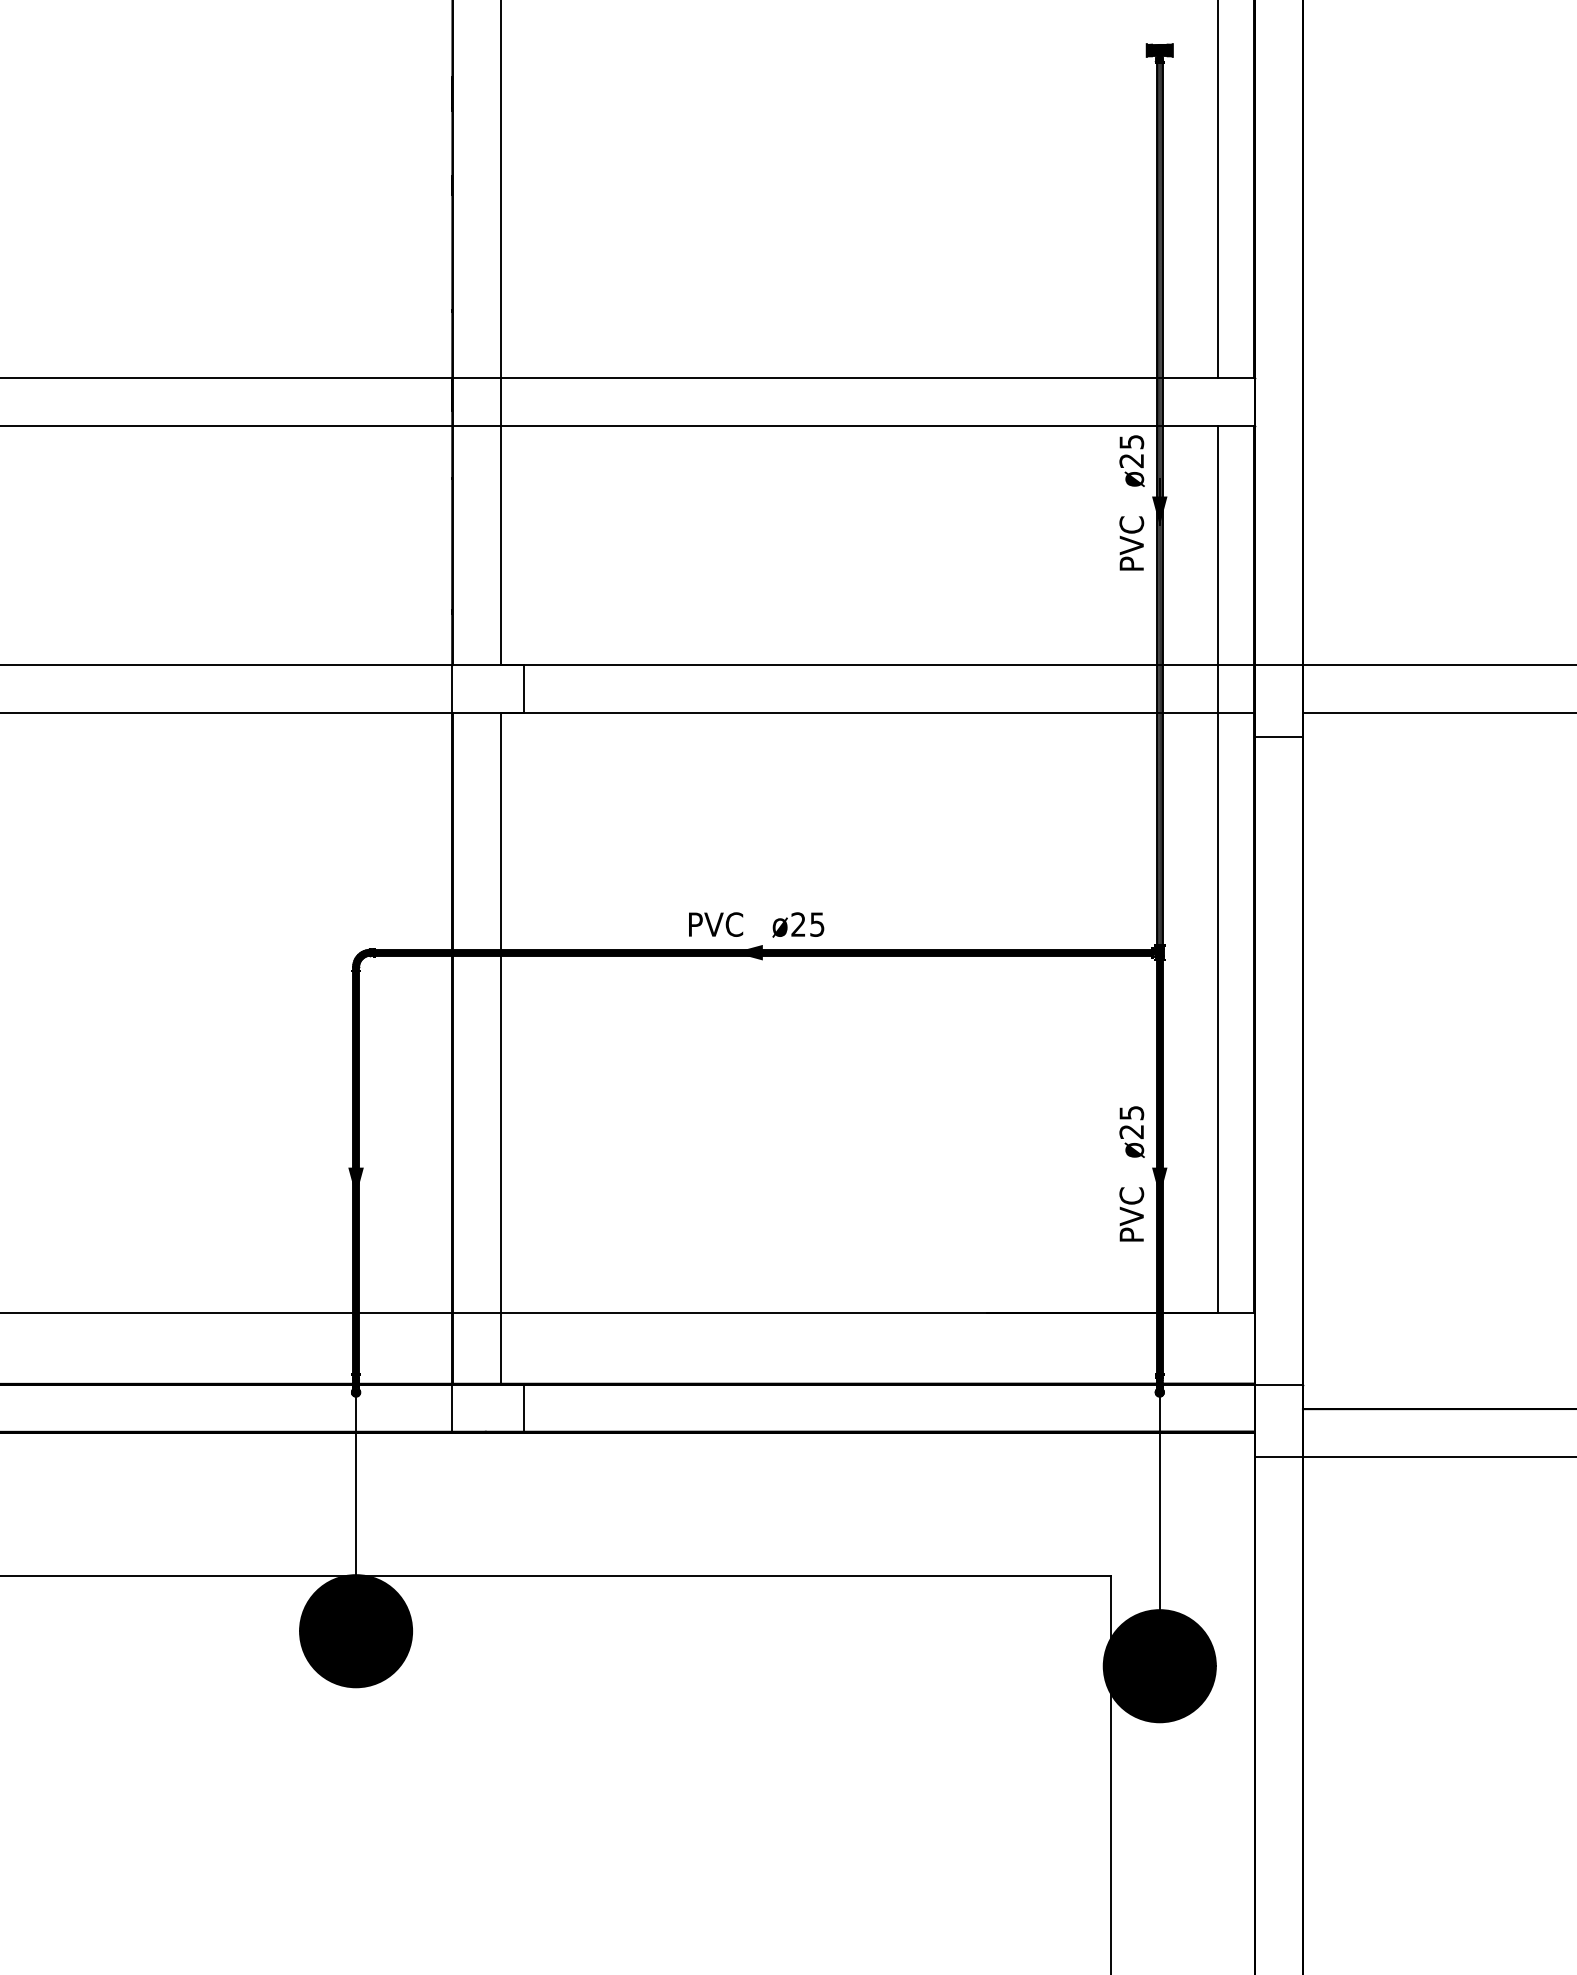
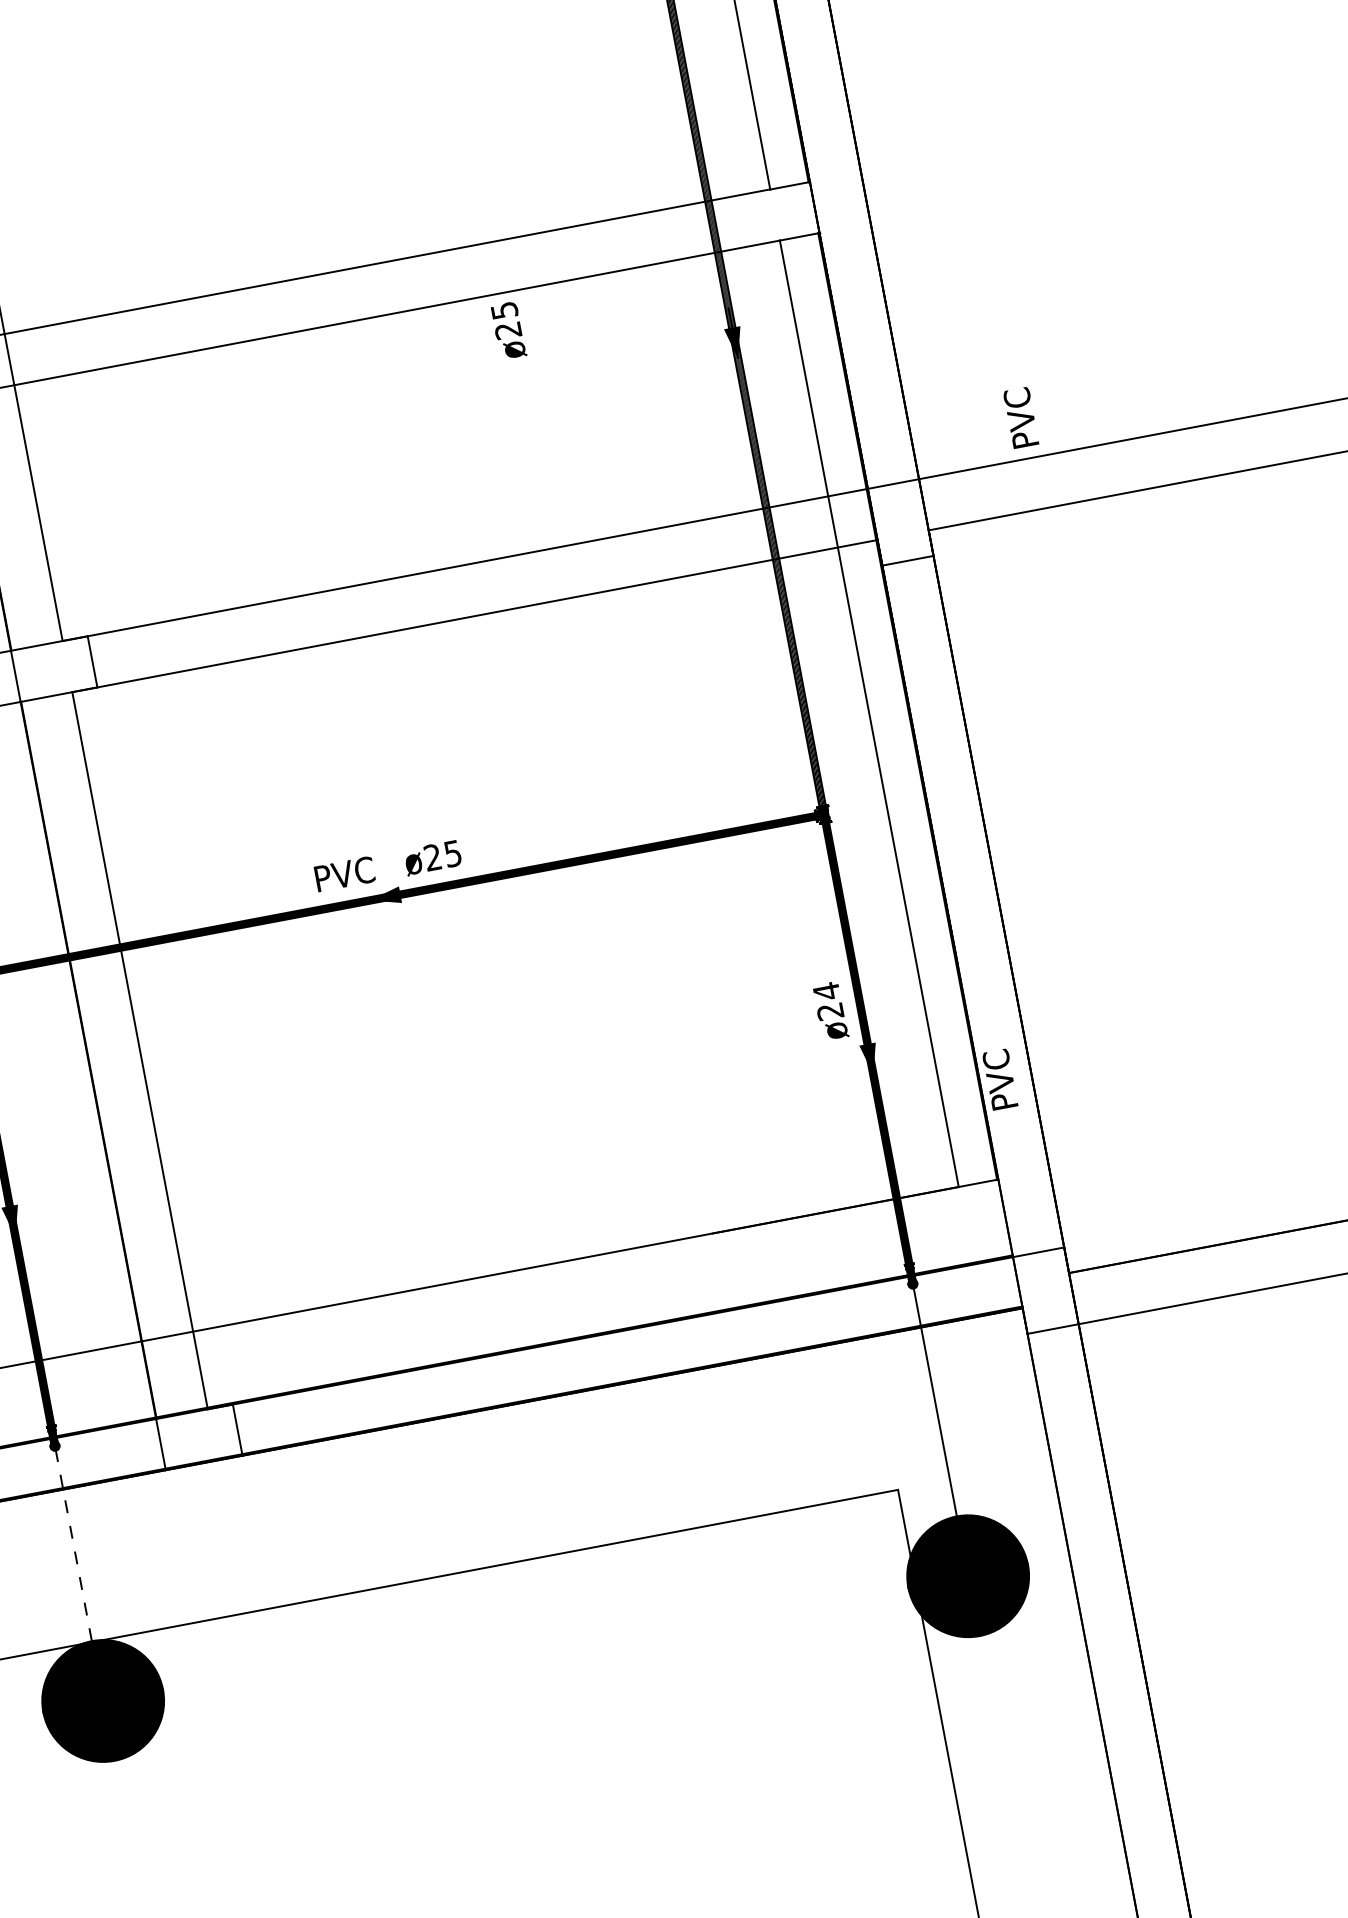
text: (1131, 460) -> (507, 330), moved
text: (1131, 543) -> (1020, 417), moved
text: (1131, 1112) -> (826, 990), ø25 -> ø24
text: (1131, 1214) -> (1000, 1079), moved
line: (356, 1484) -> (74, 1544), solid -> dashed

